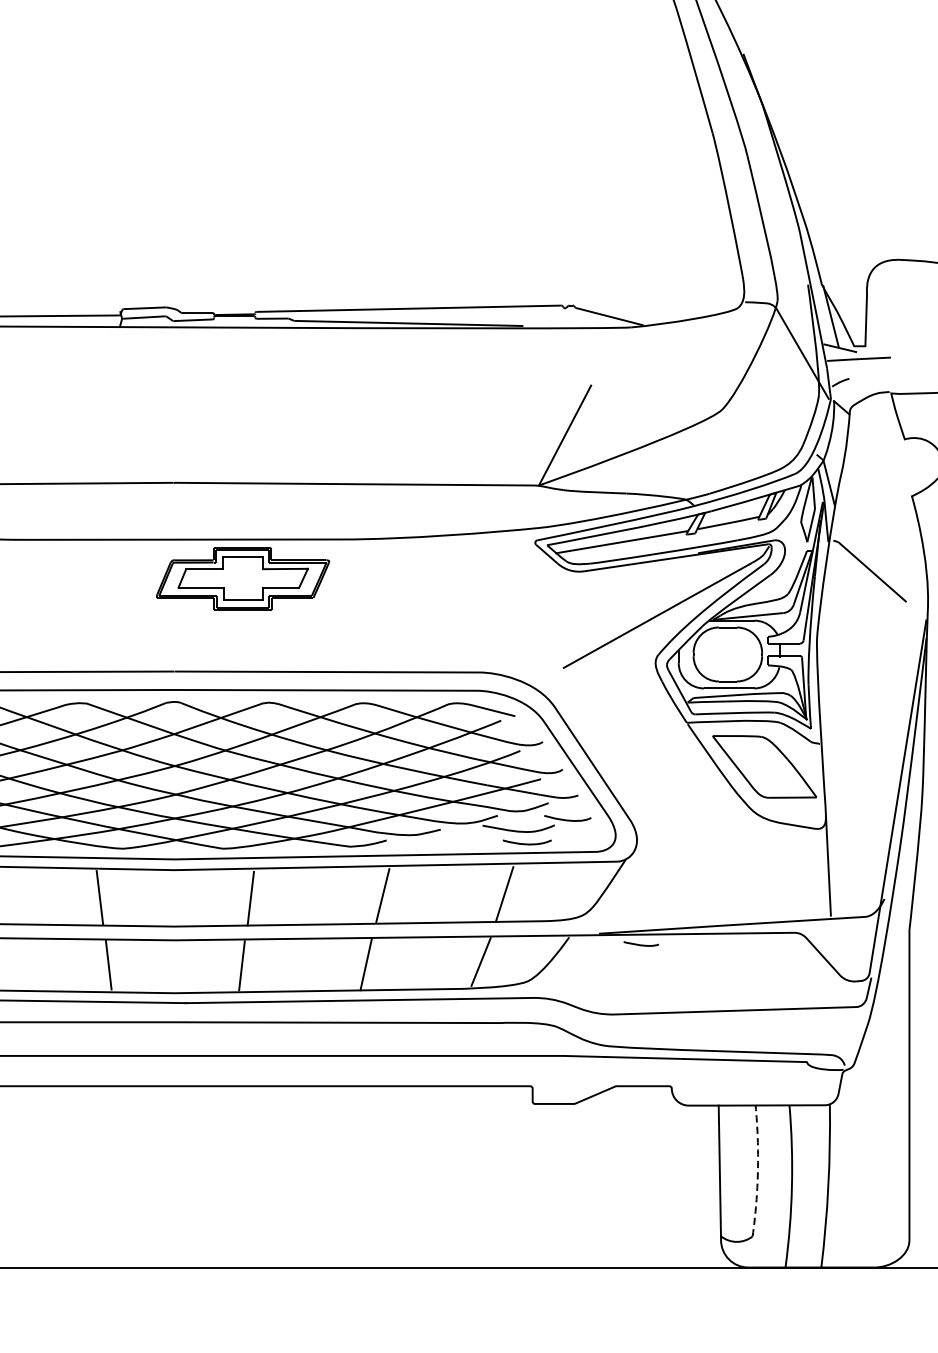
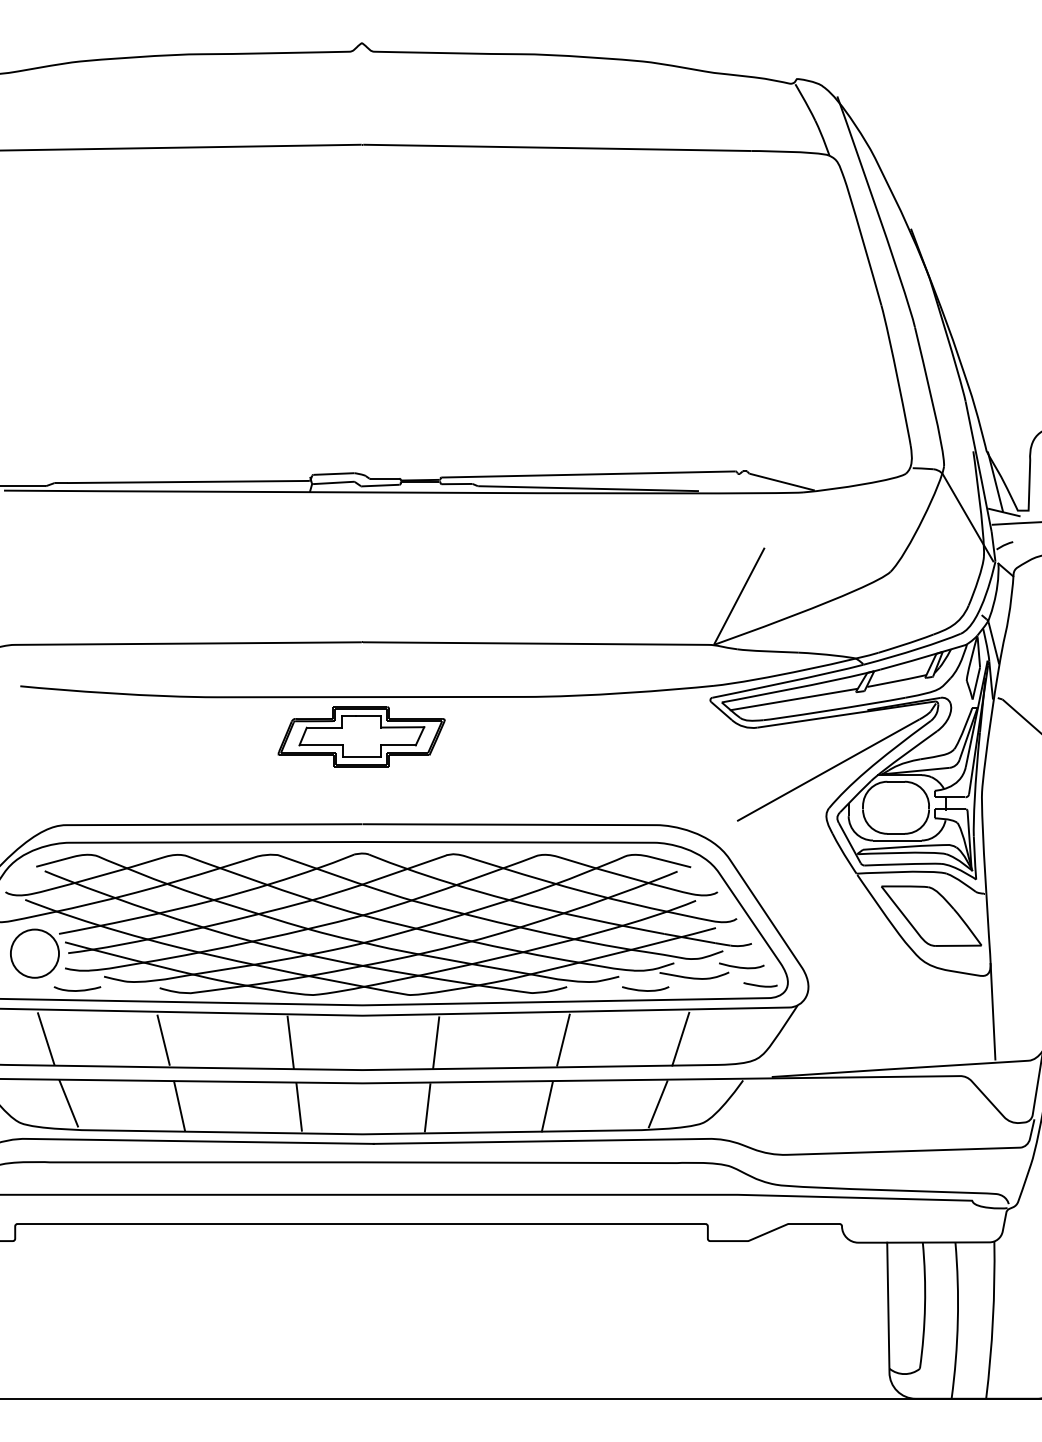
part: (242, 578) -> (361, 736), moved
curve: (526, 842) -> (644, 989), moved
curve: (641, 944) -> (760, 985), moved
arc: (758, 1170) -> (925, 1305), dashed -> solid

